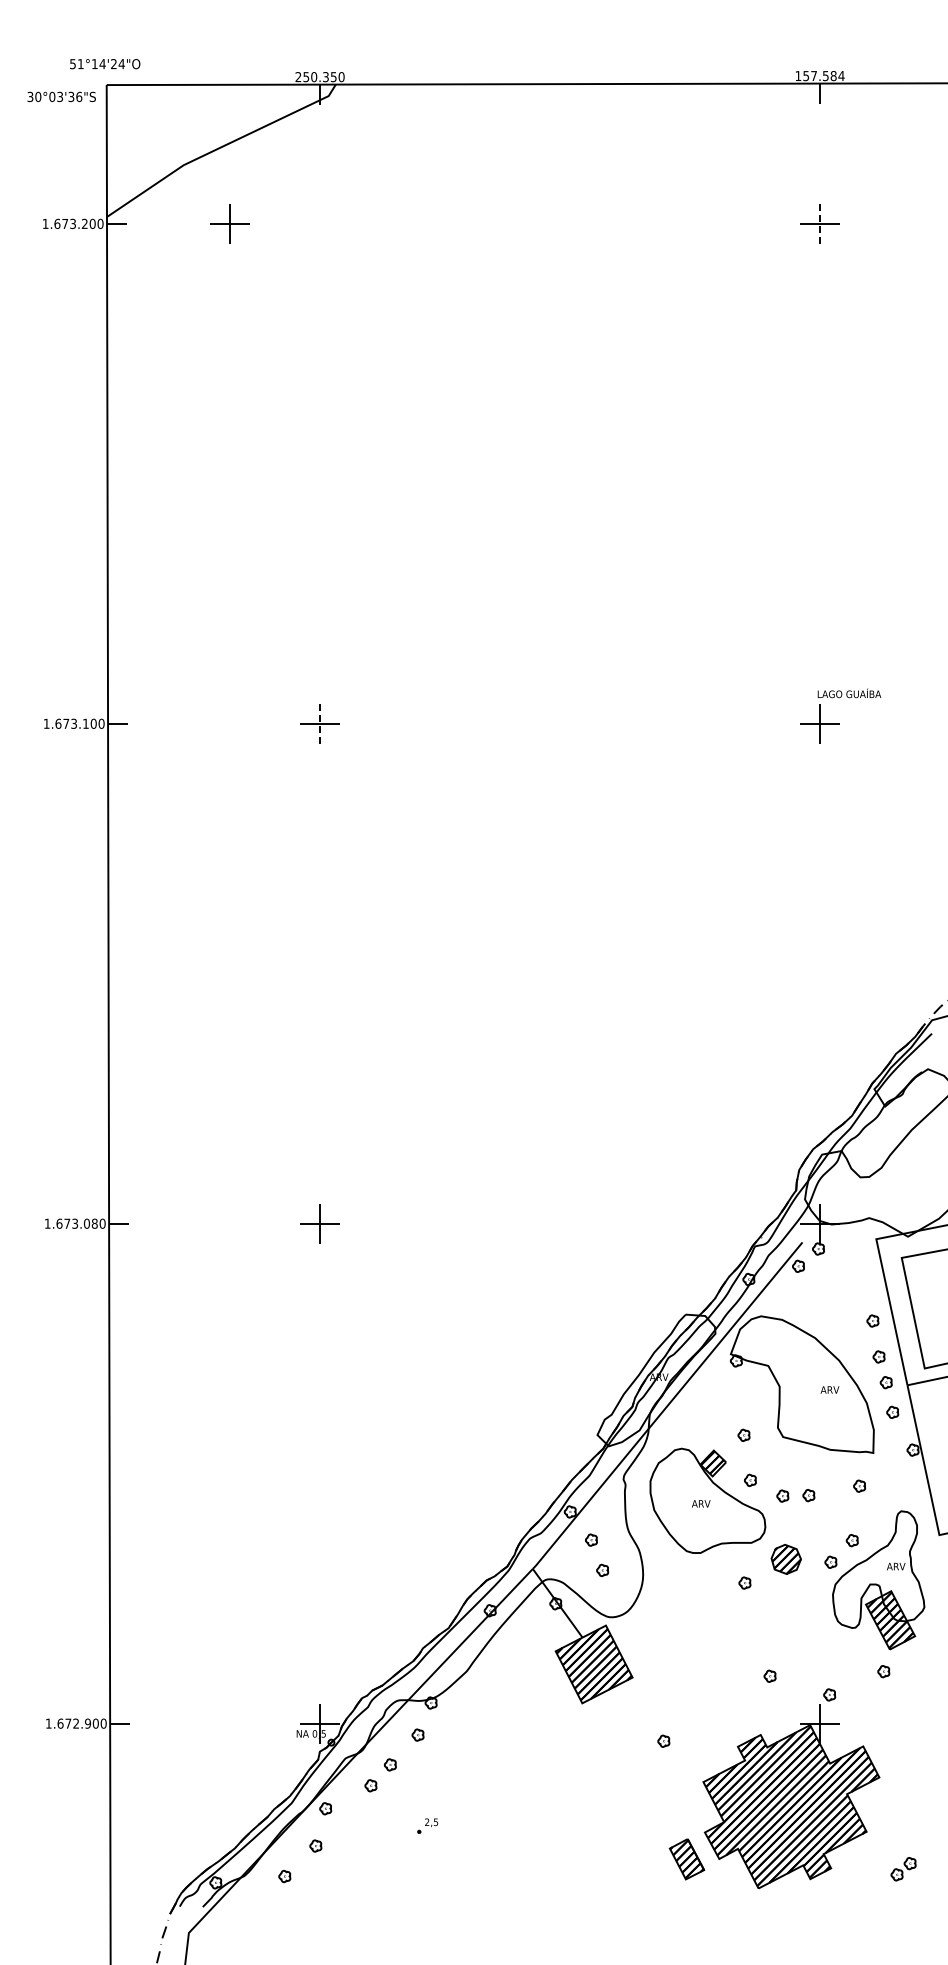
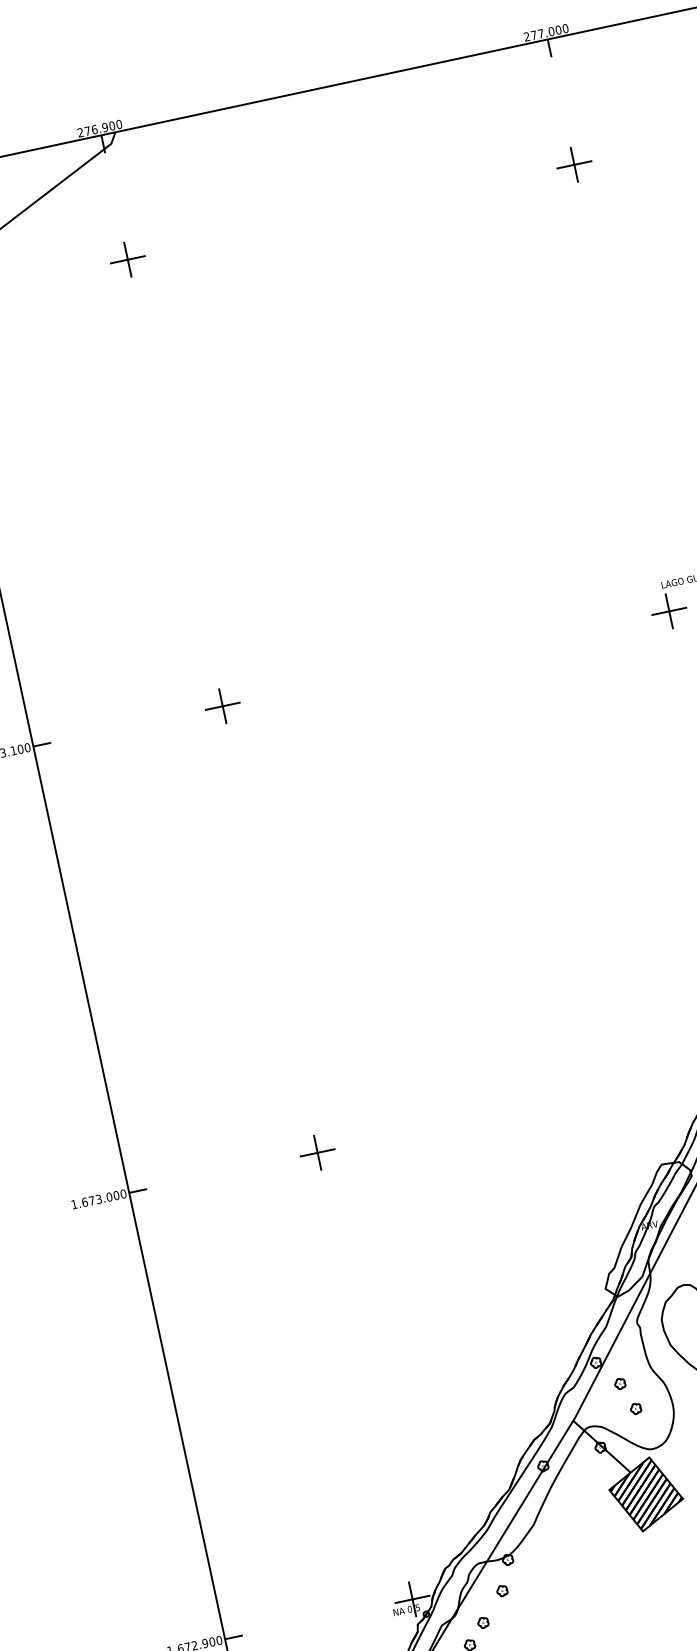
text: (819, 76) -> (545, 33), 157.584 -> 277.000
text: (319, 77) -> (99, 129), 250.350 -> 276.900
part: (229, 223) -> (127, 259), moved
line: (819, 223) -> (573, 164), dashed -> solid
line: (320, 723) -> (223, 705), dashed -> solid
text: (94, 1223) -> (116, 1195), 1.673.080 -> 1.673.000

